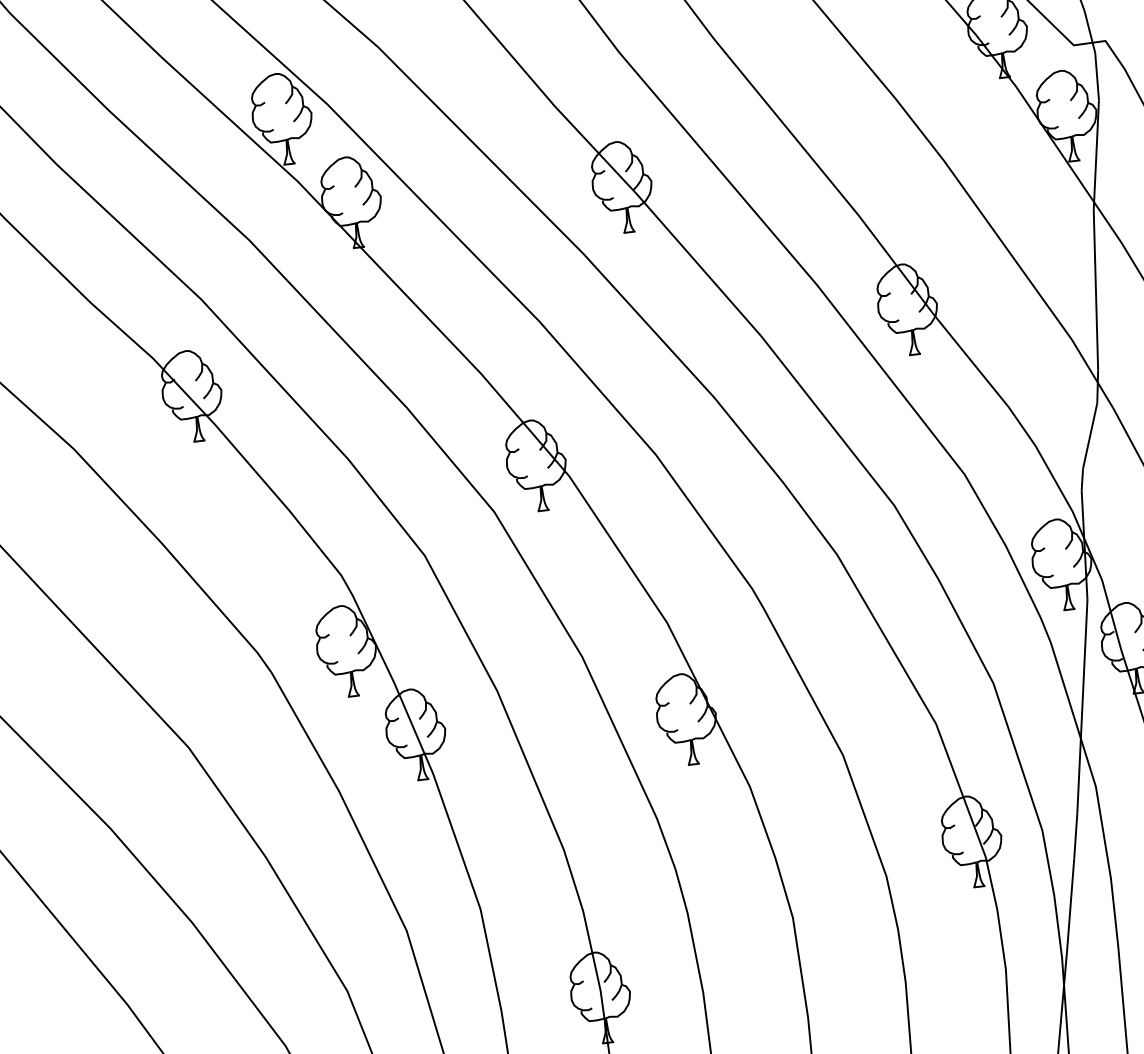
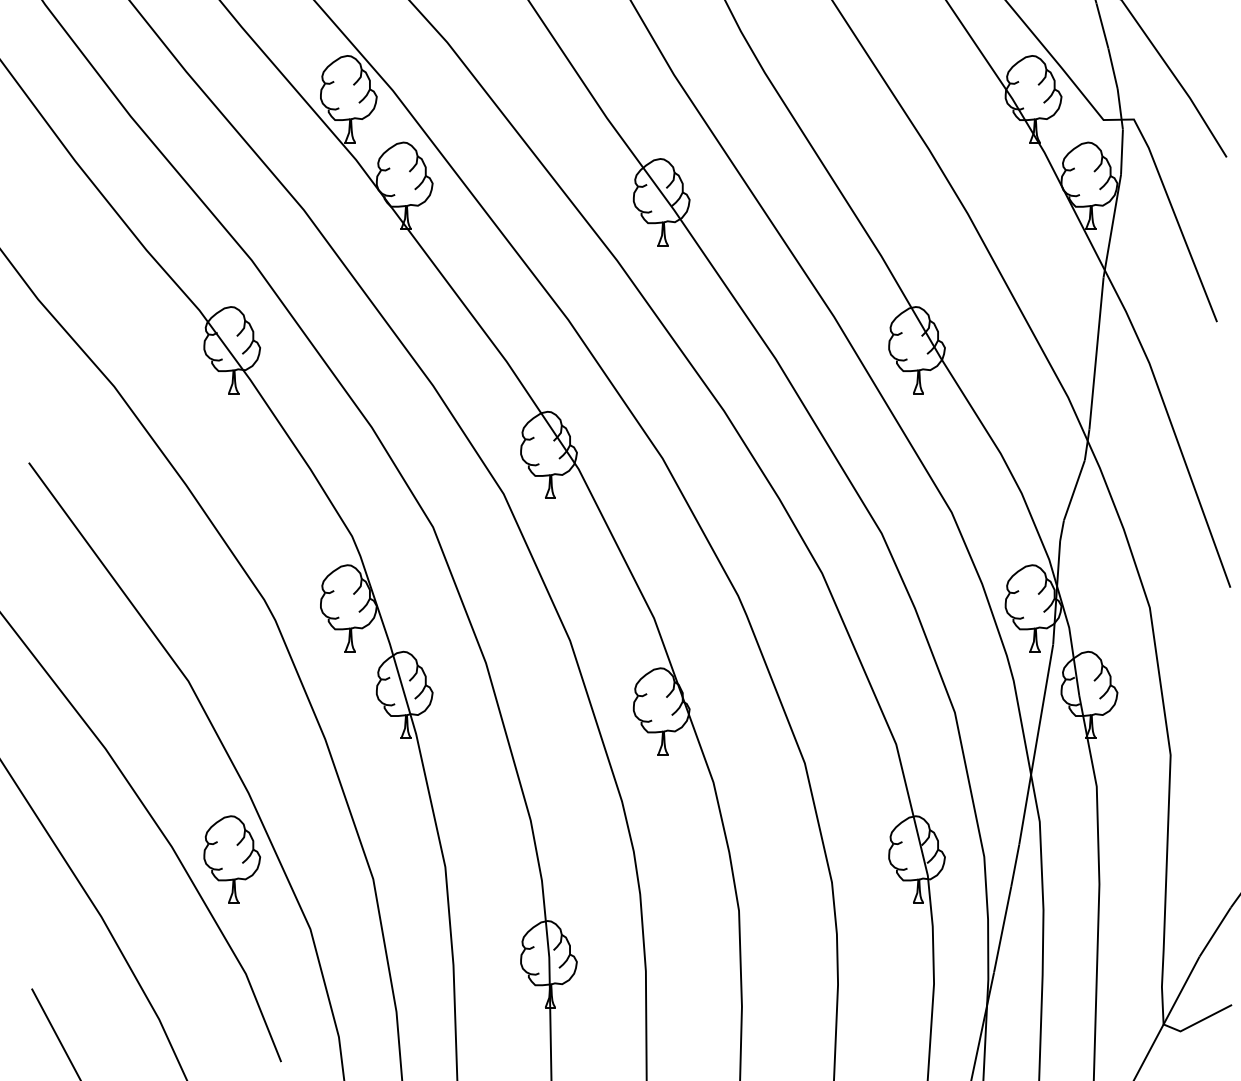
part: (257, 928) -> (232, 859), added

